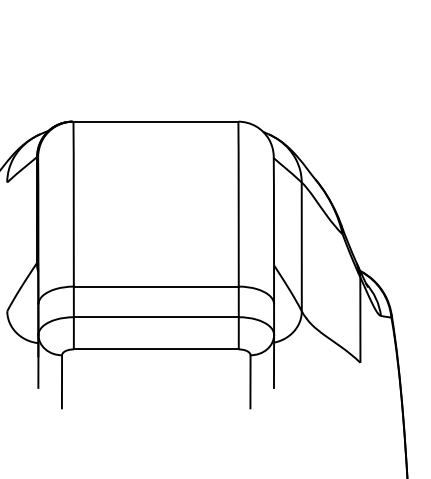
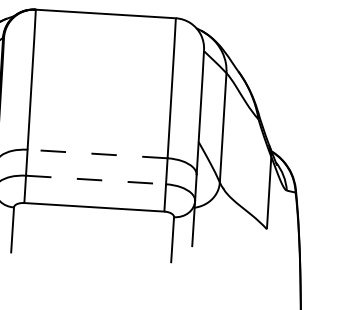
line: (155, 286) -> (96, 153), solid -> dashed
line: (156, 317) -> (96, 180), solid -> dashed

